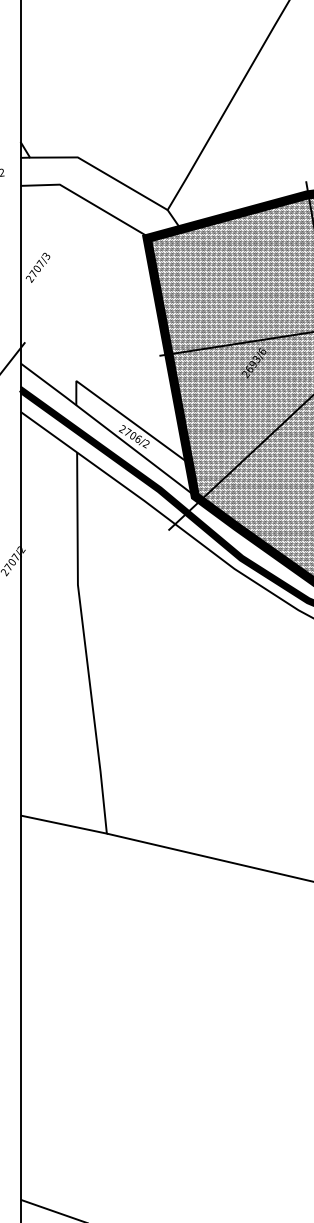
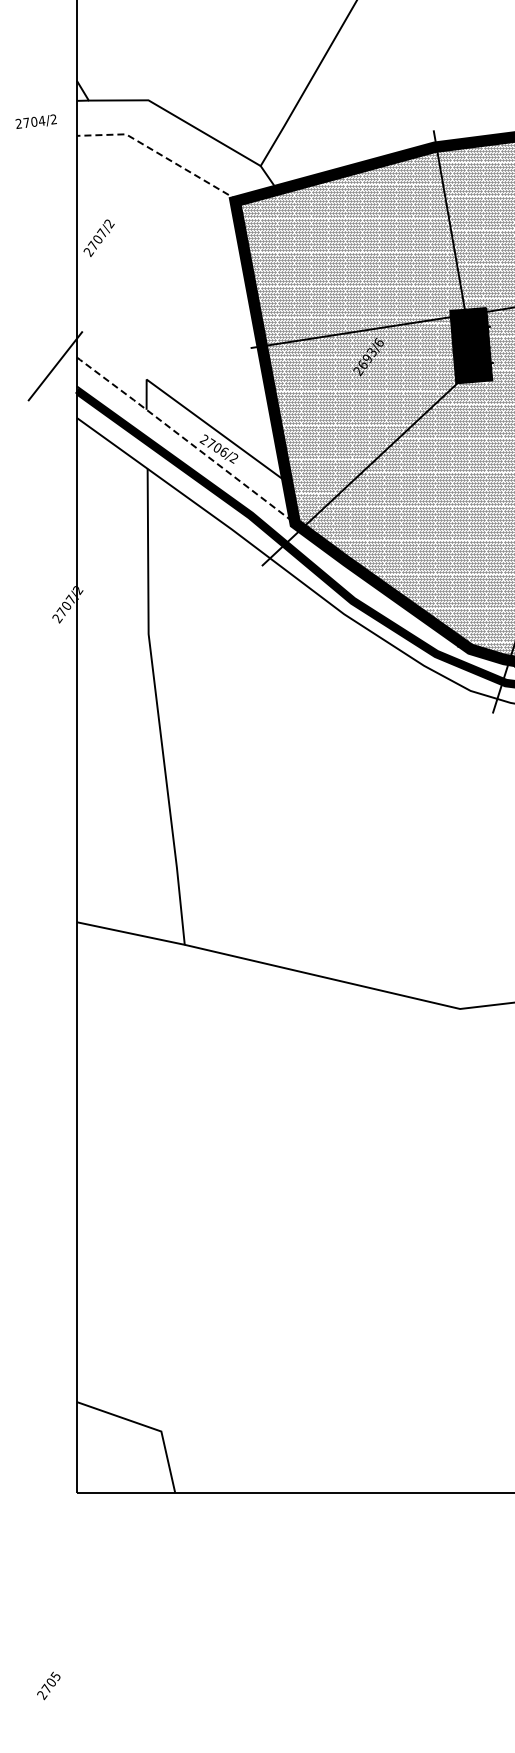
line: (87, 200) -> (160, 154), solid -> dashed
text: (46, 256) -> (109, 223), 2707/3 -> 2707/2
line: (107, 429) -> (185, 439), solid -> dashed

